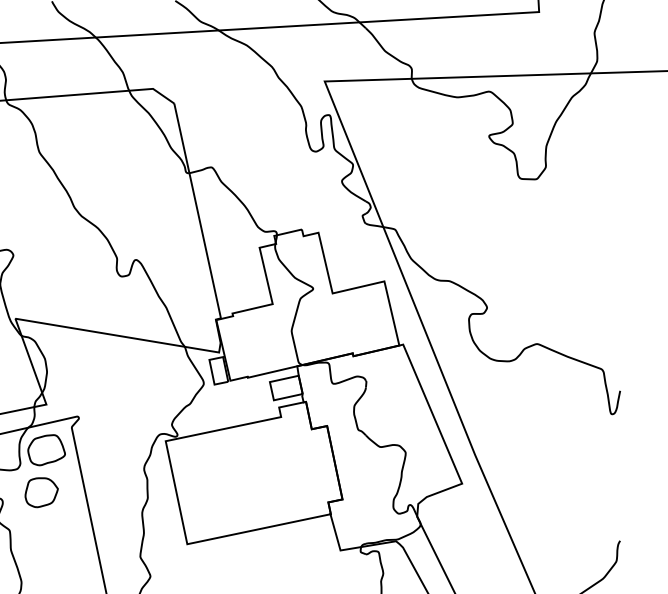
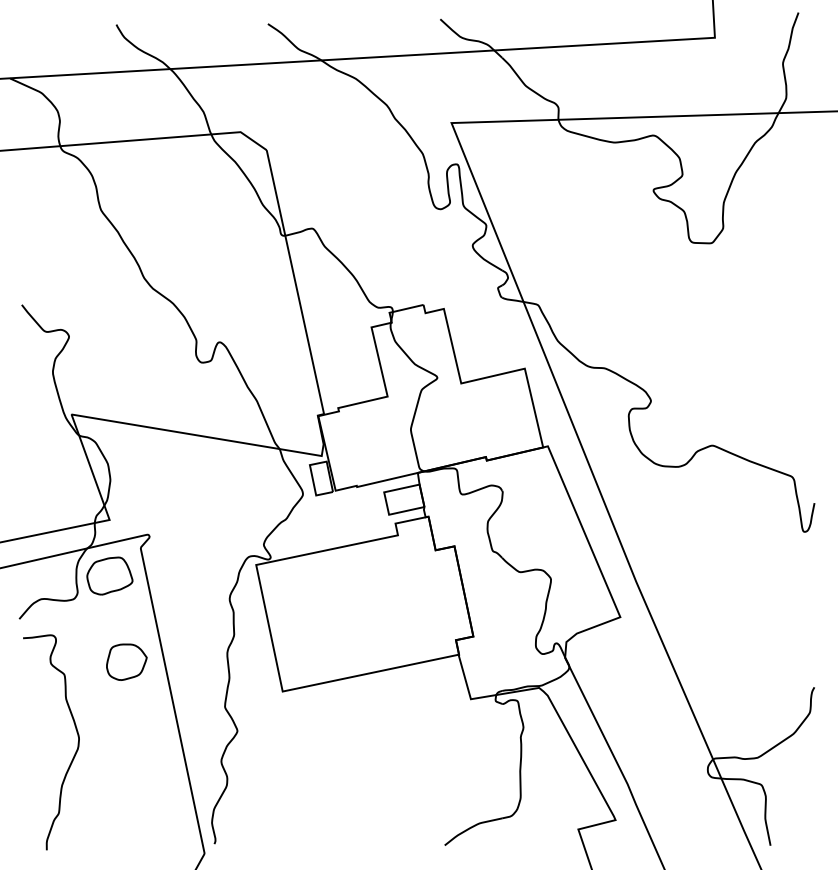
part: (41, 492) -> (126, 661), moved

